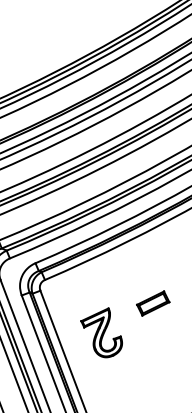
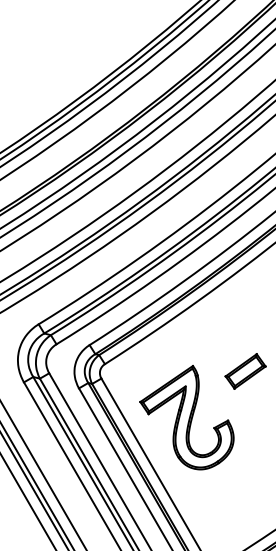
part: (101, 331) -> (186, 417), size x1.67

